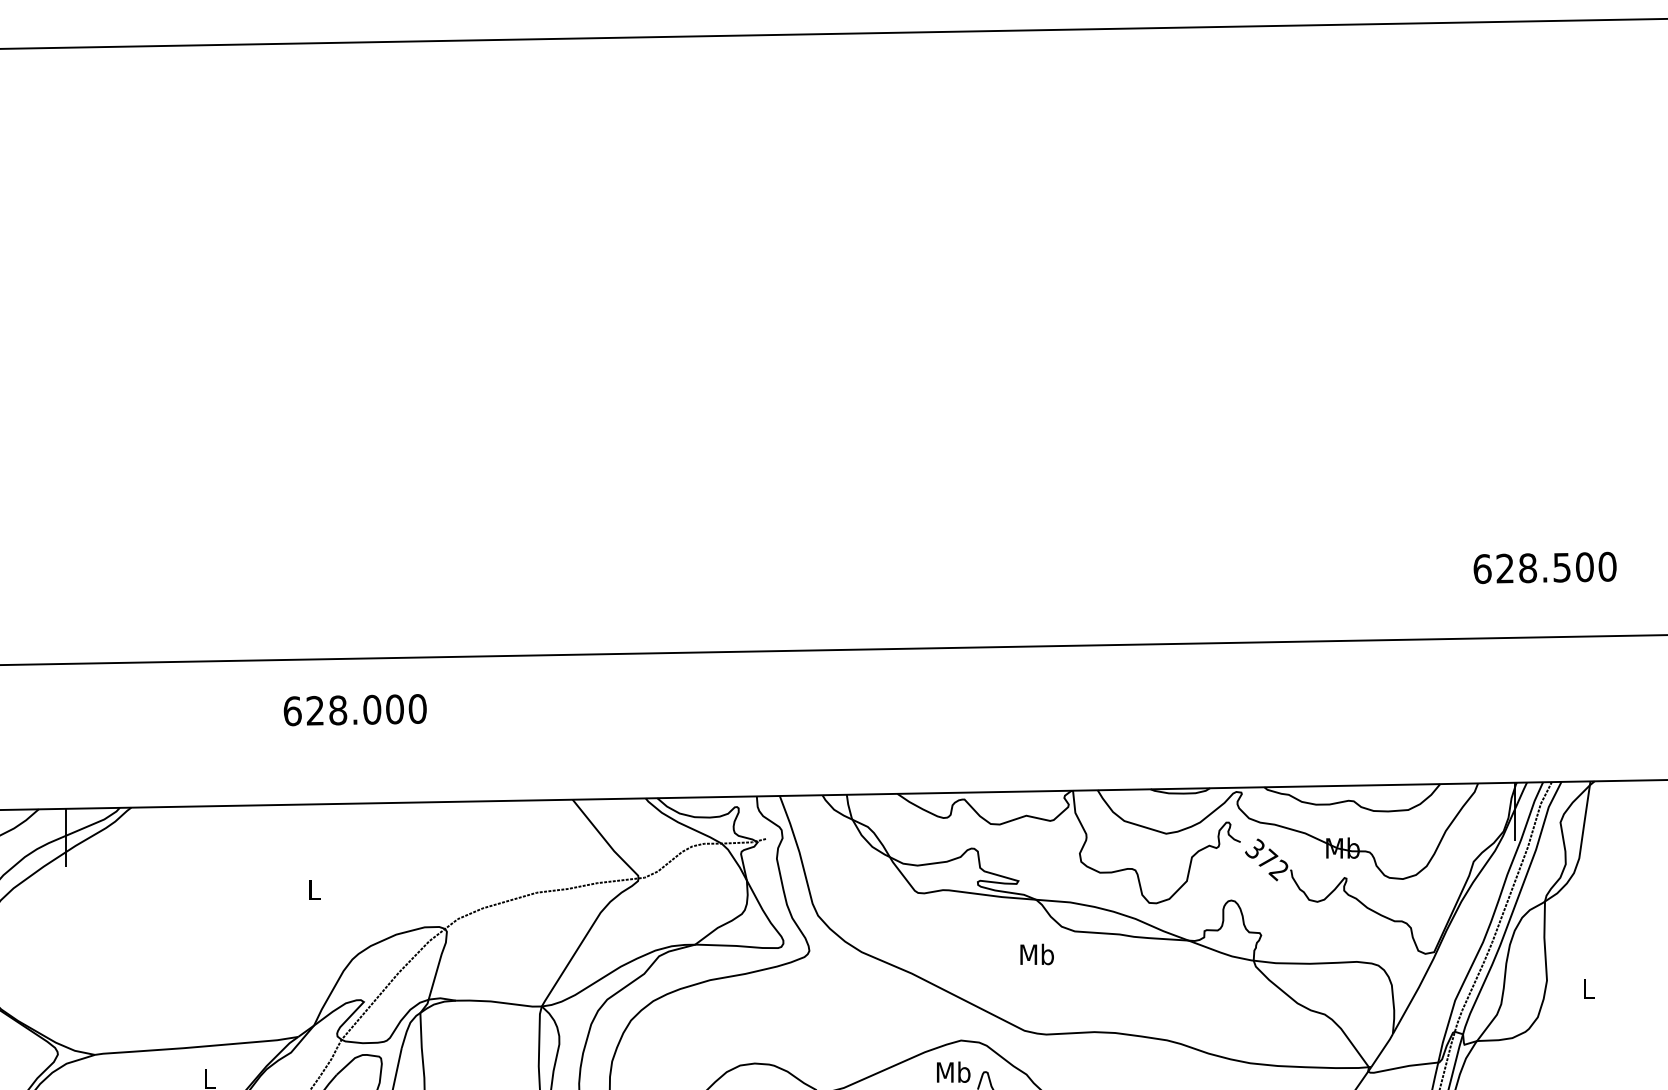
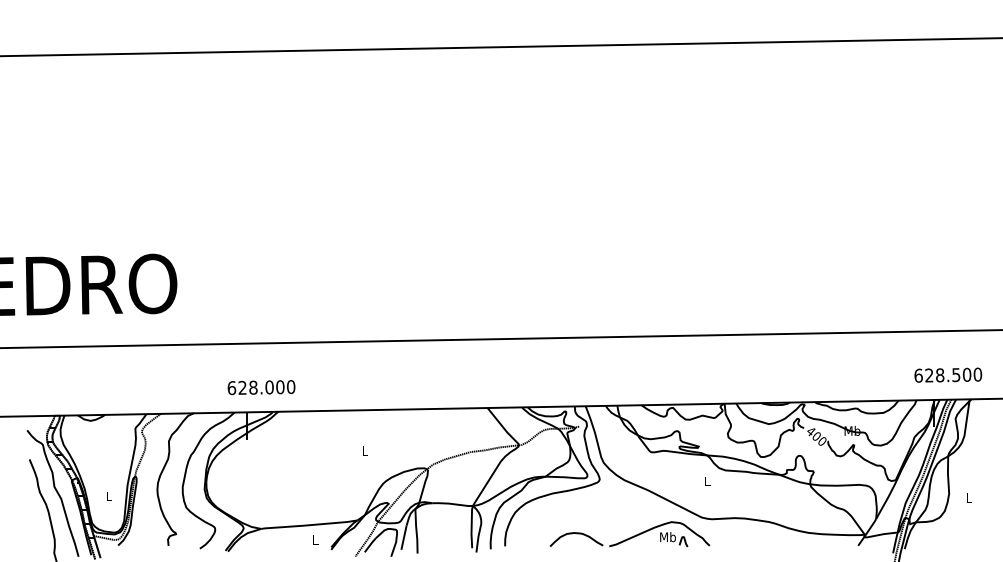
text: (1545, 566) -> (948, 374), moved
text: (355, 709) -> (261, 387), moved
text: (1264, 859) -> (815, 436), 372 -> 400
text: (1036, 954) -> (707, 481), Mb -> L

